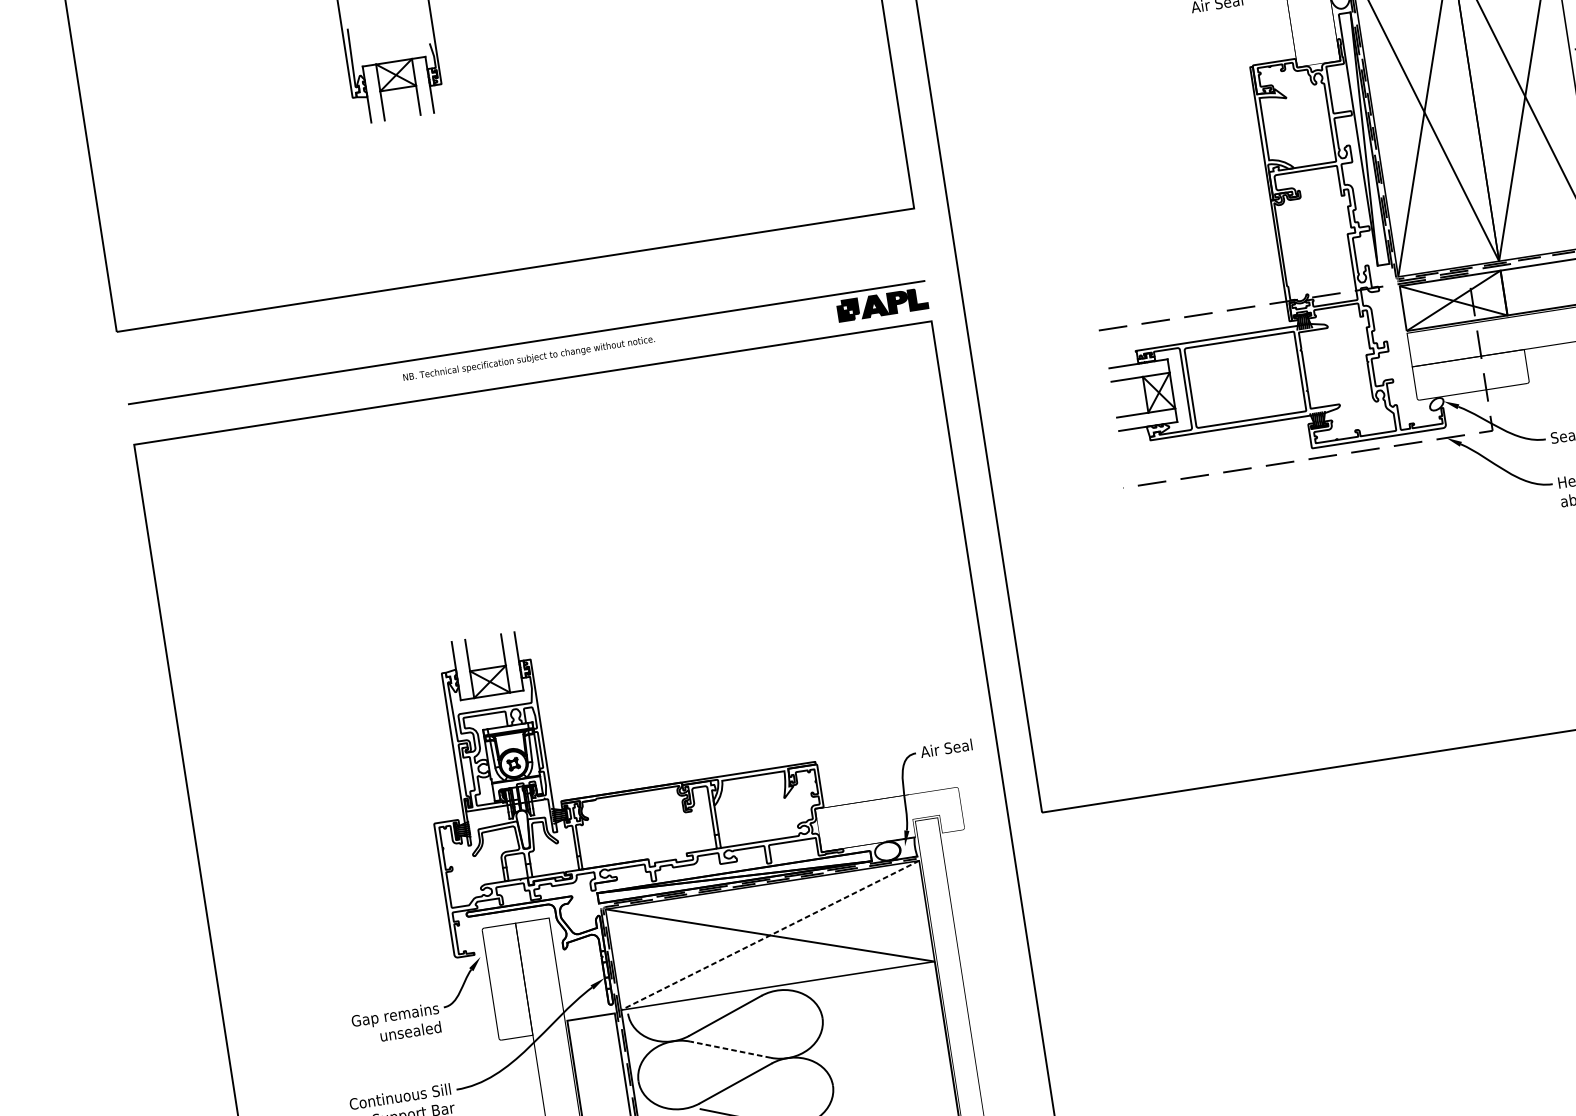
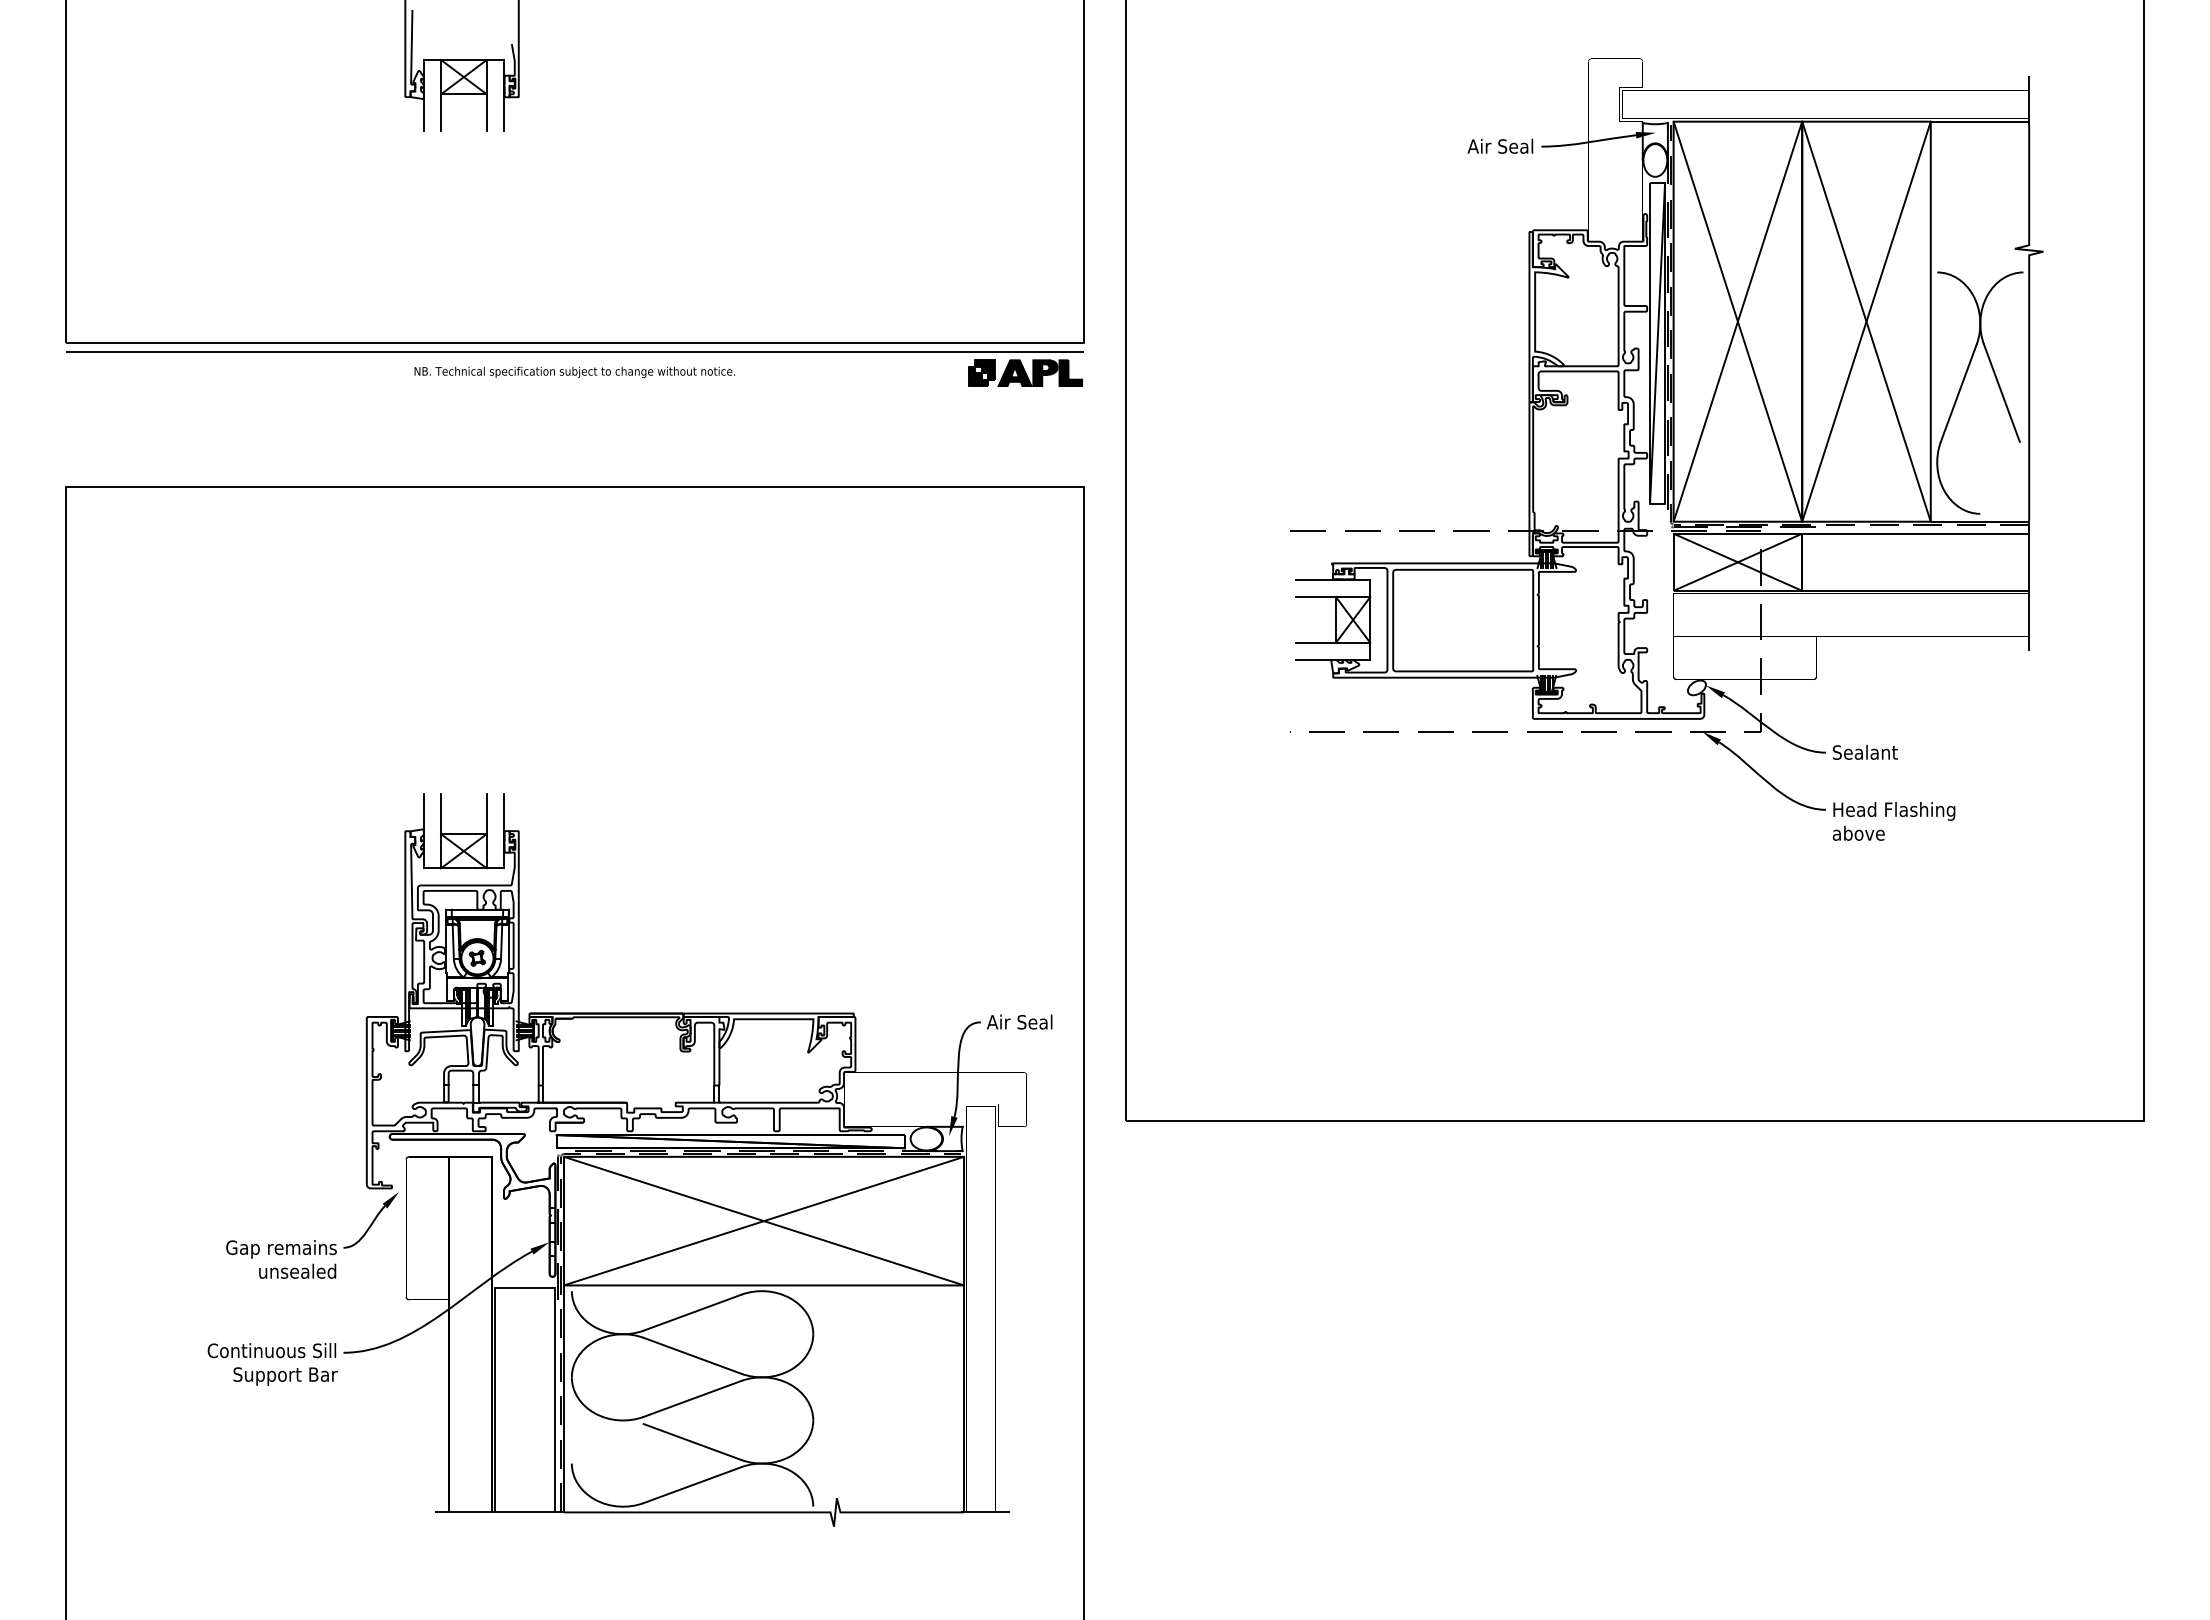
part: (528, 355) -> (574, 368), moved
line: (769, 935) -> (763, 1221), dashed -> solid
line: (730, 1049) -> (692, 1355), dashed -> solid

